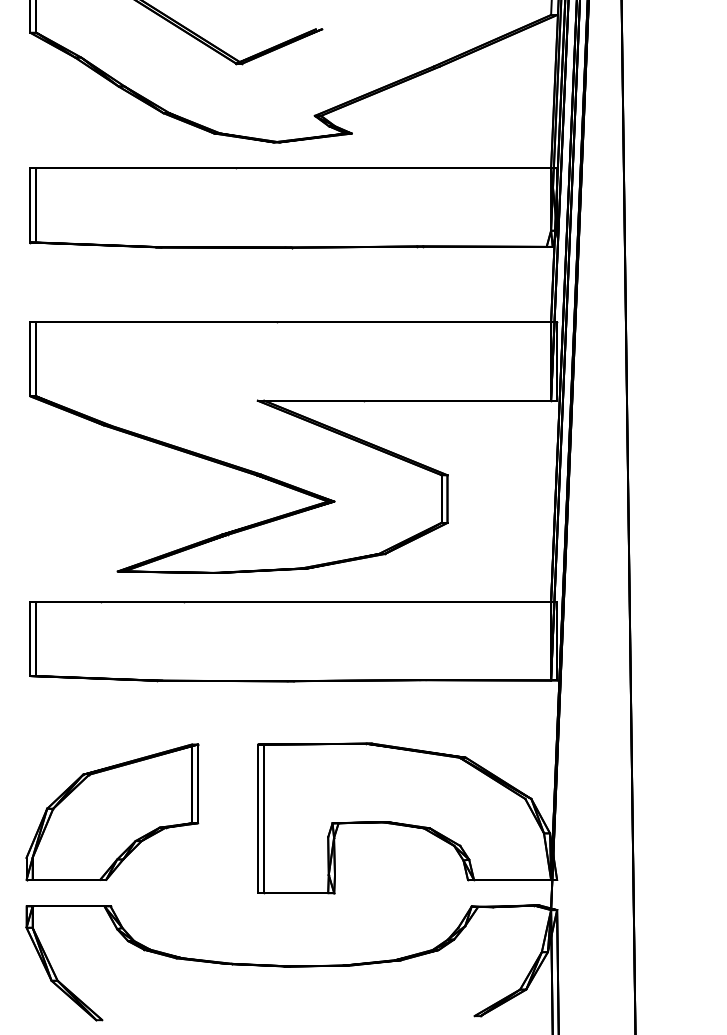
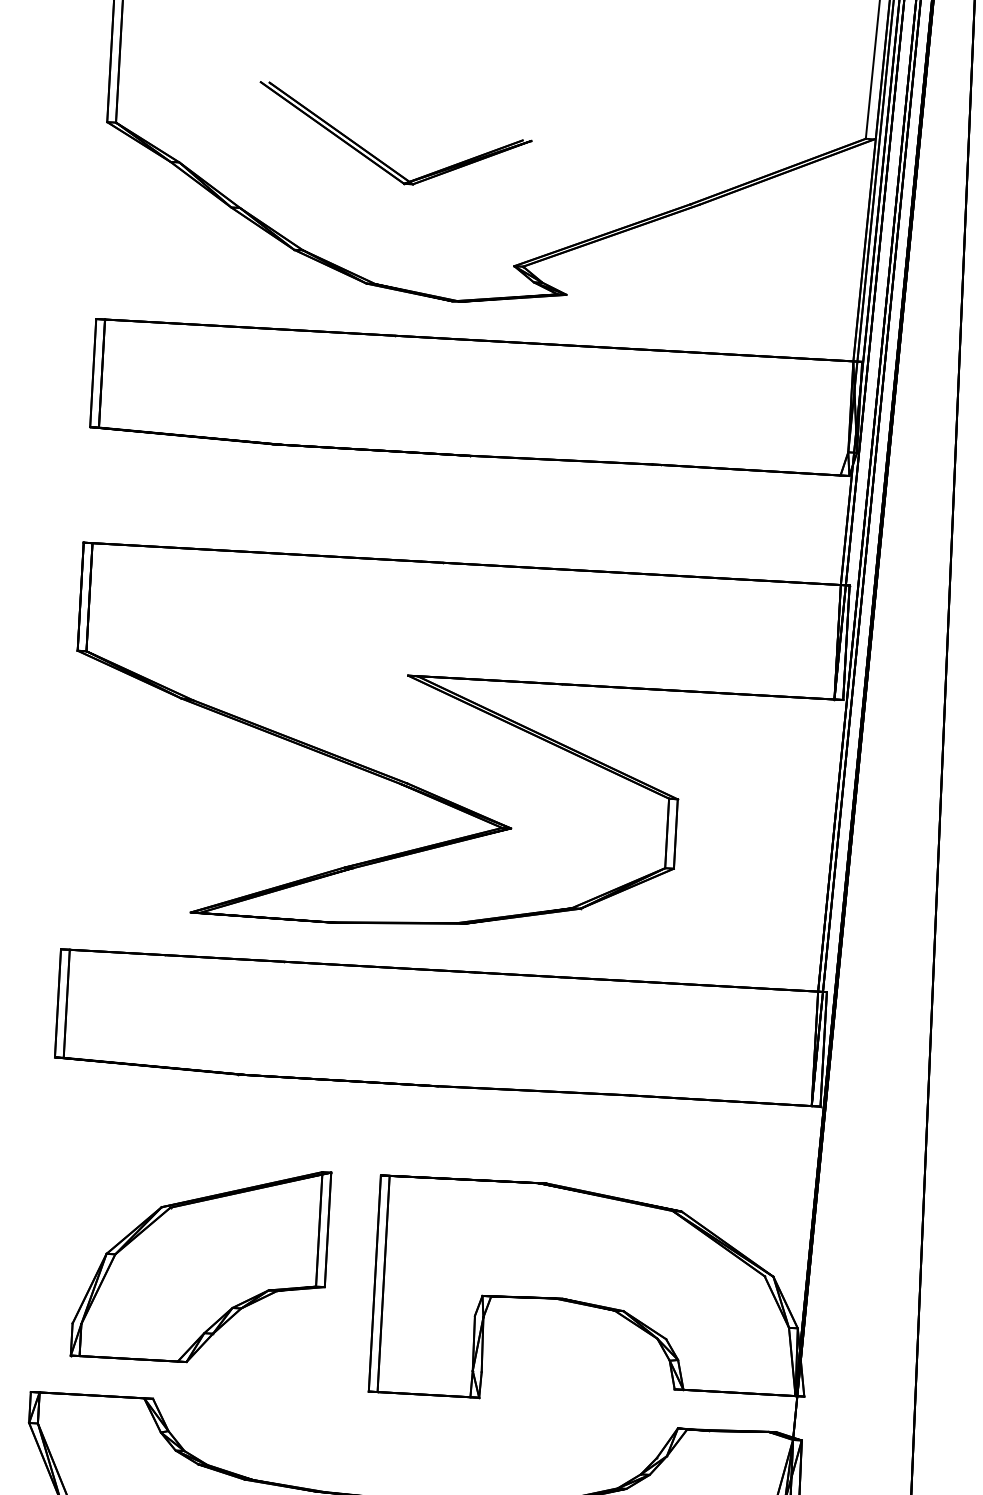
part: (112, 812) -> (201, 1264), moved

